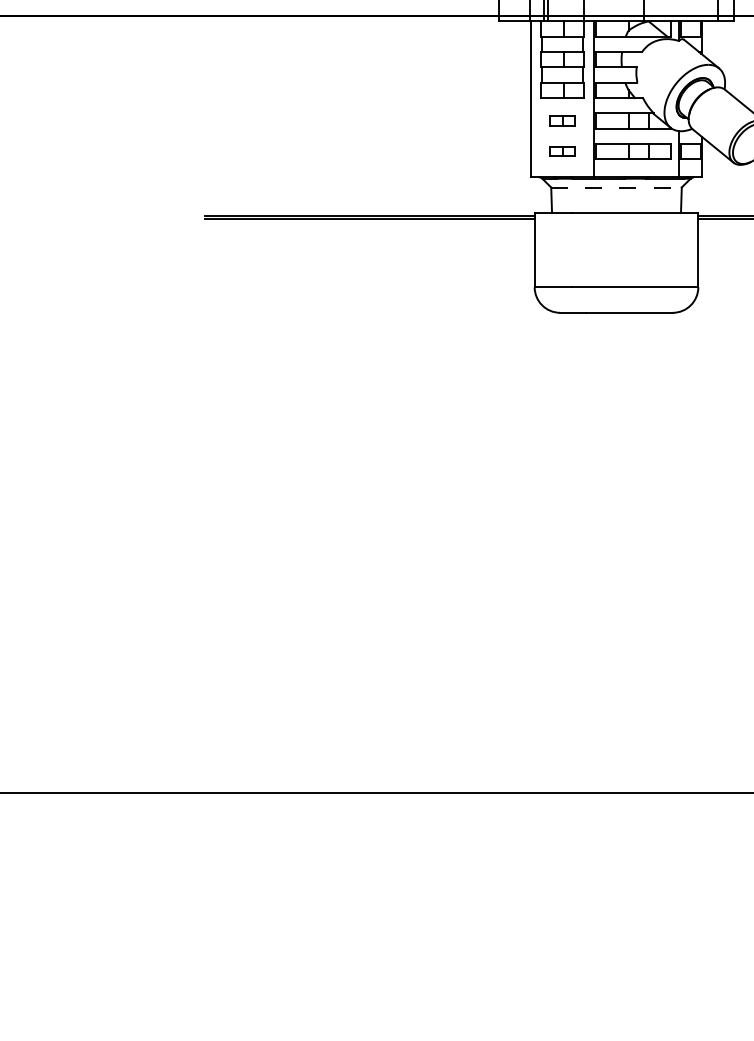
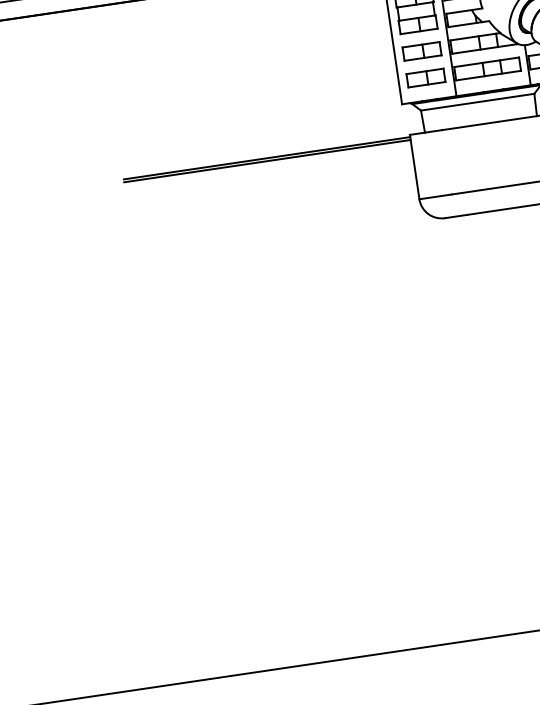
part: (562, 120) -> (422, 50), size x1.67
part: (562, 151) -> (426, 77), size x1.67
line: (617, 187) -> (478, 102), dashed -> solid

